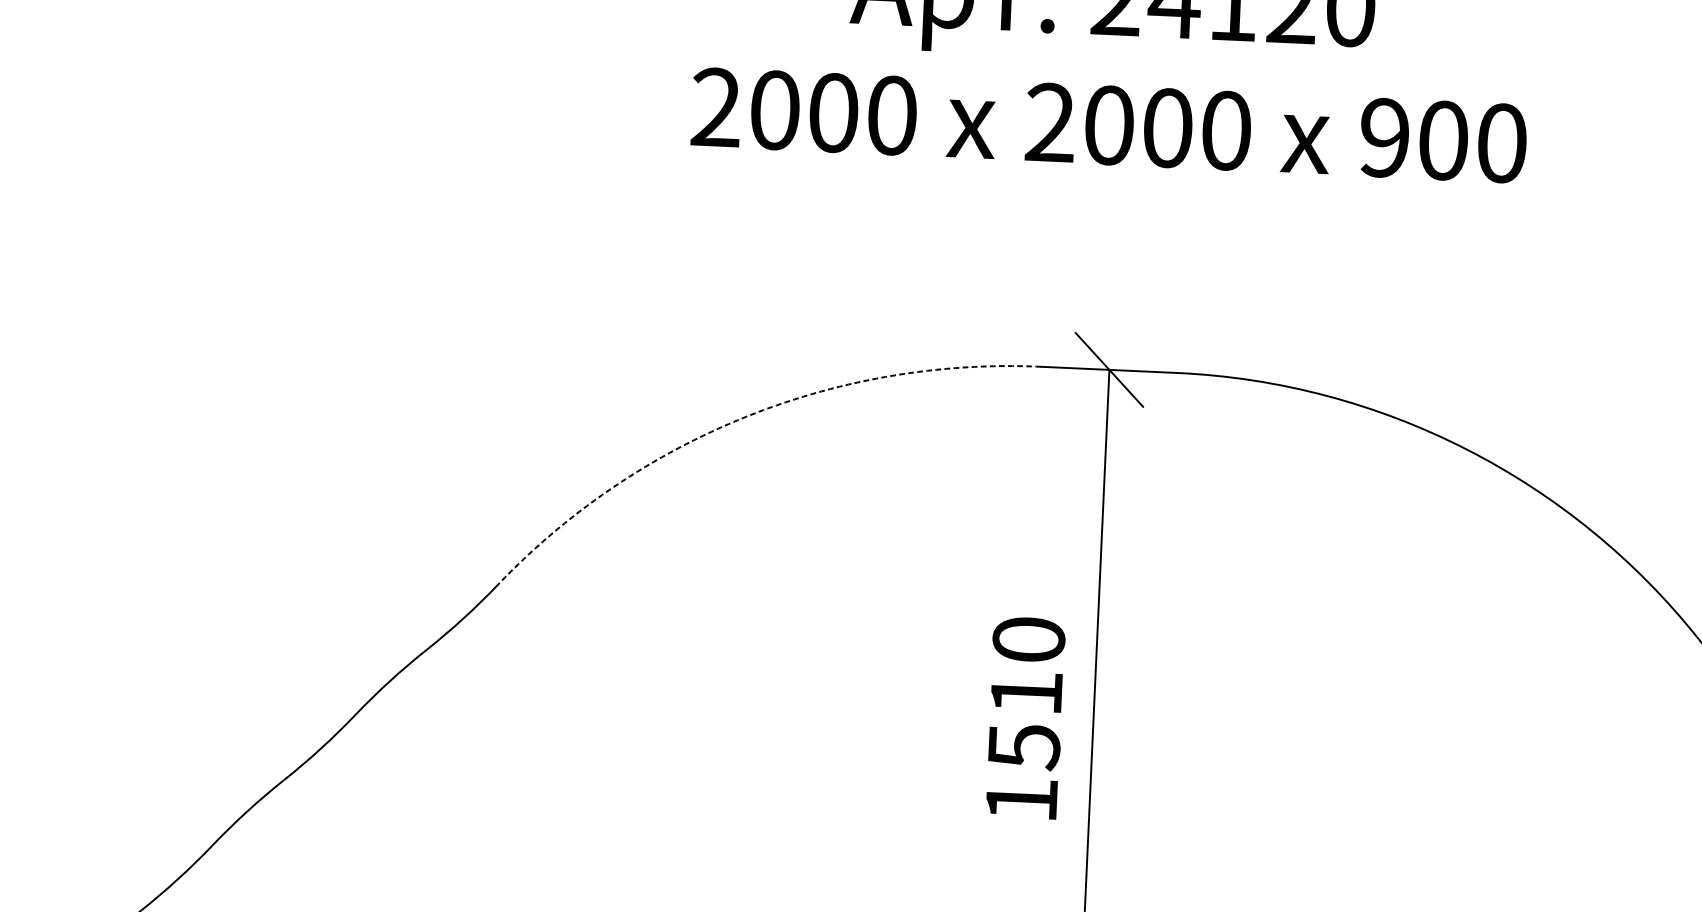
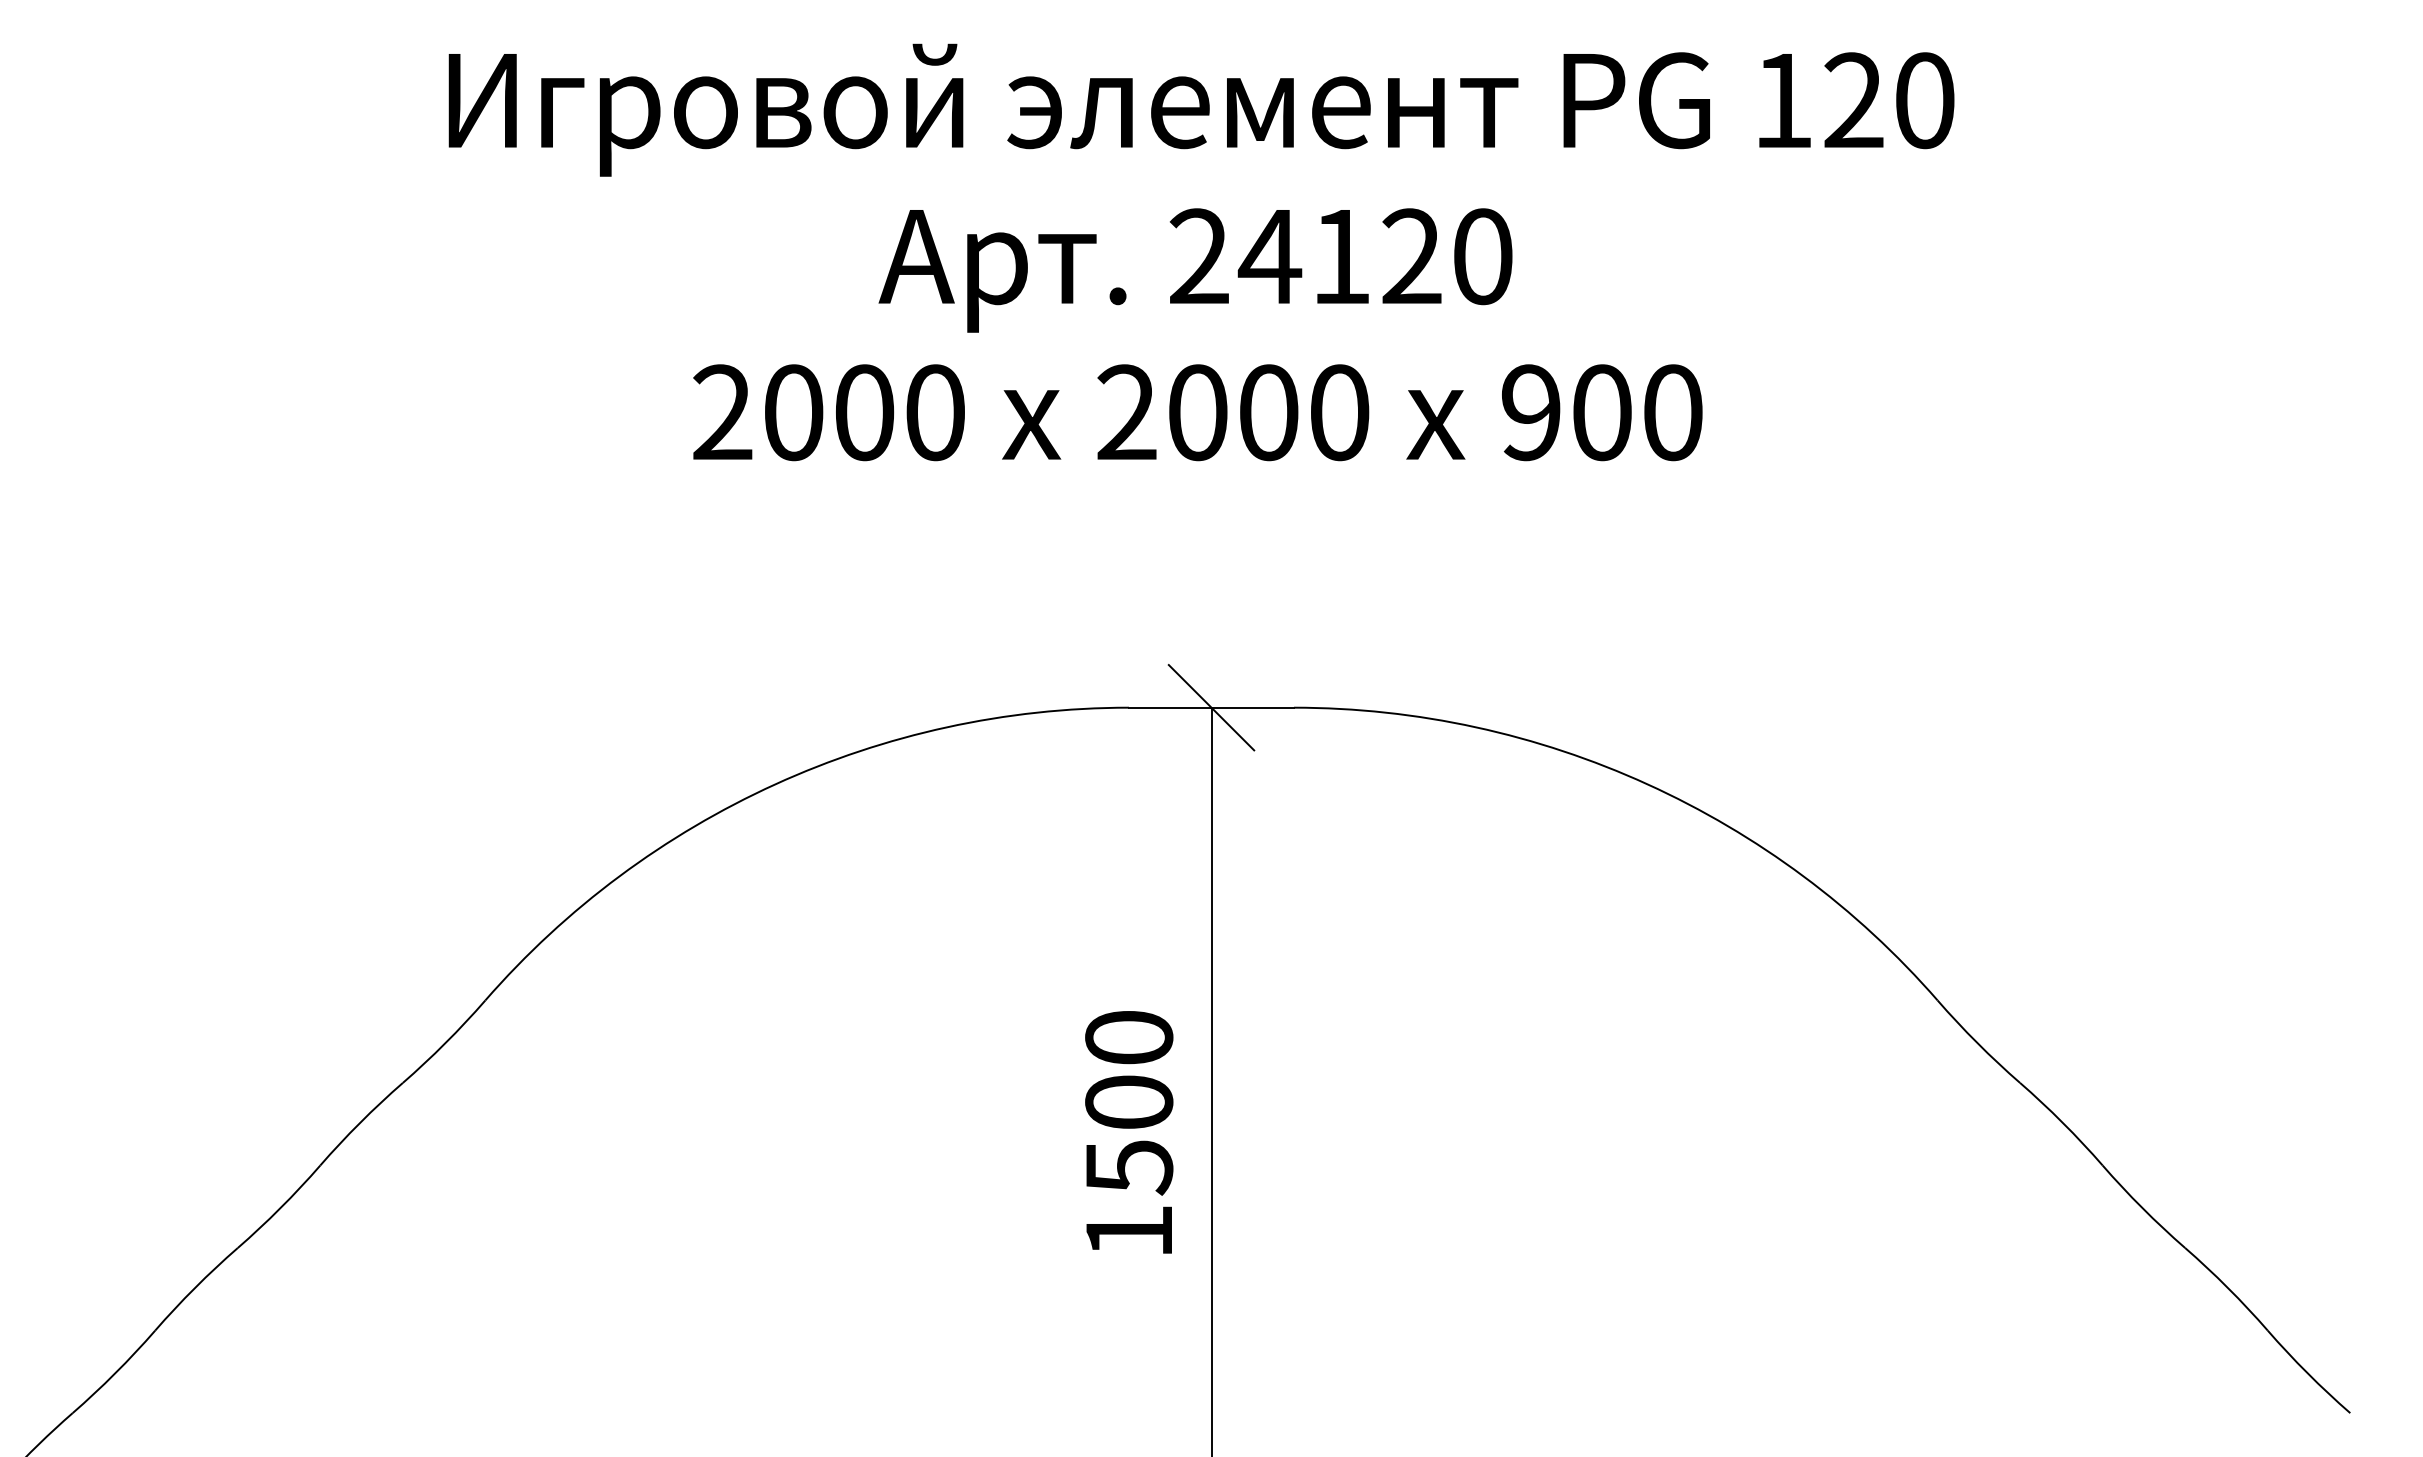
arc: (746, 417) -> (775, 784), dashed -> solid
text: (1026, 692) -> (1129, 1101), 1510 -> 1500

